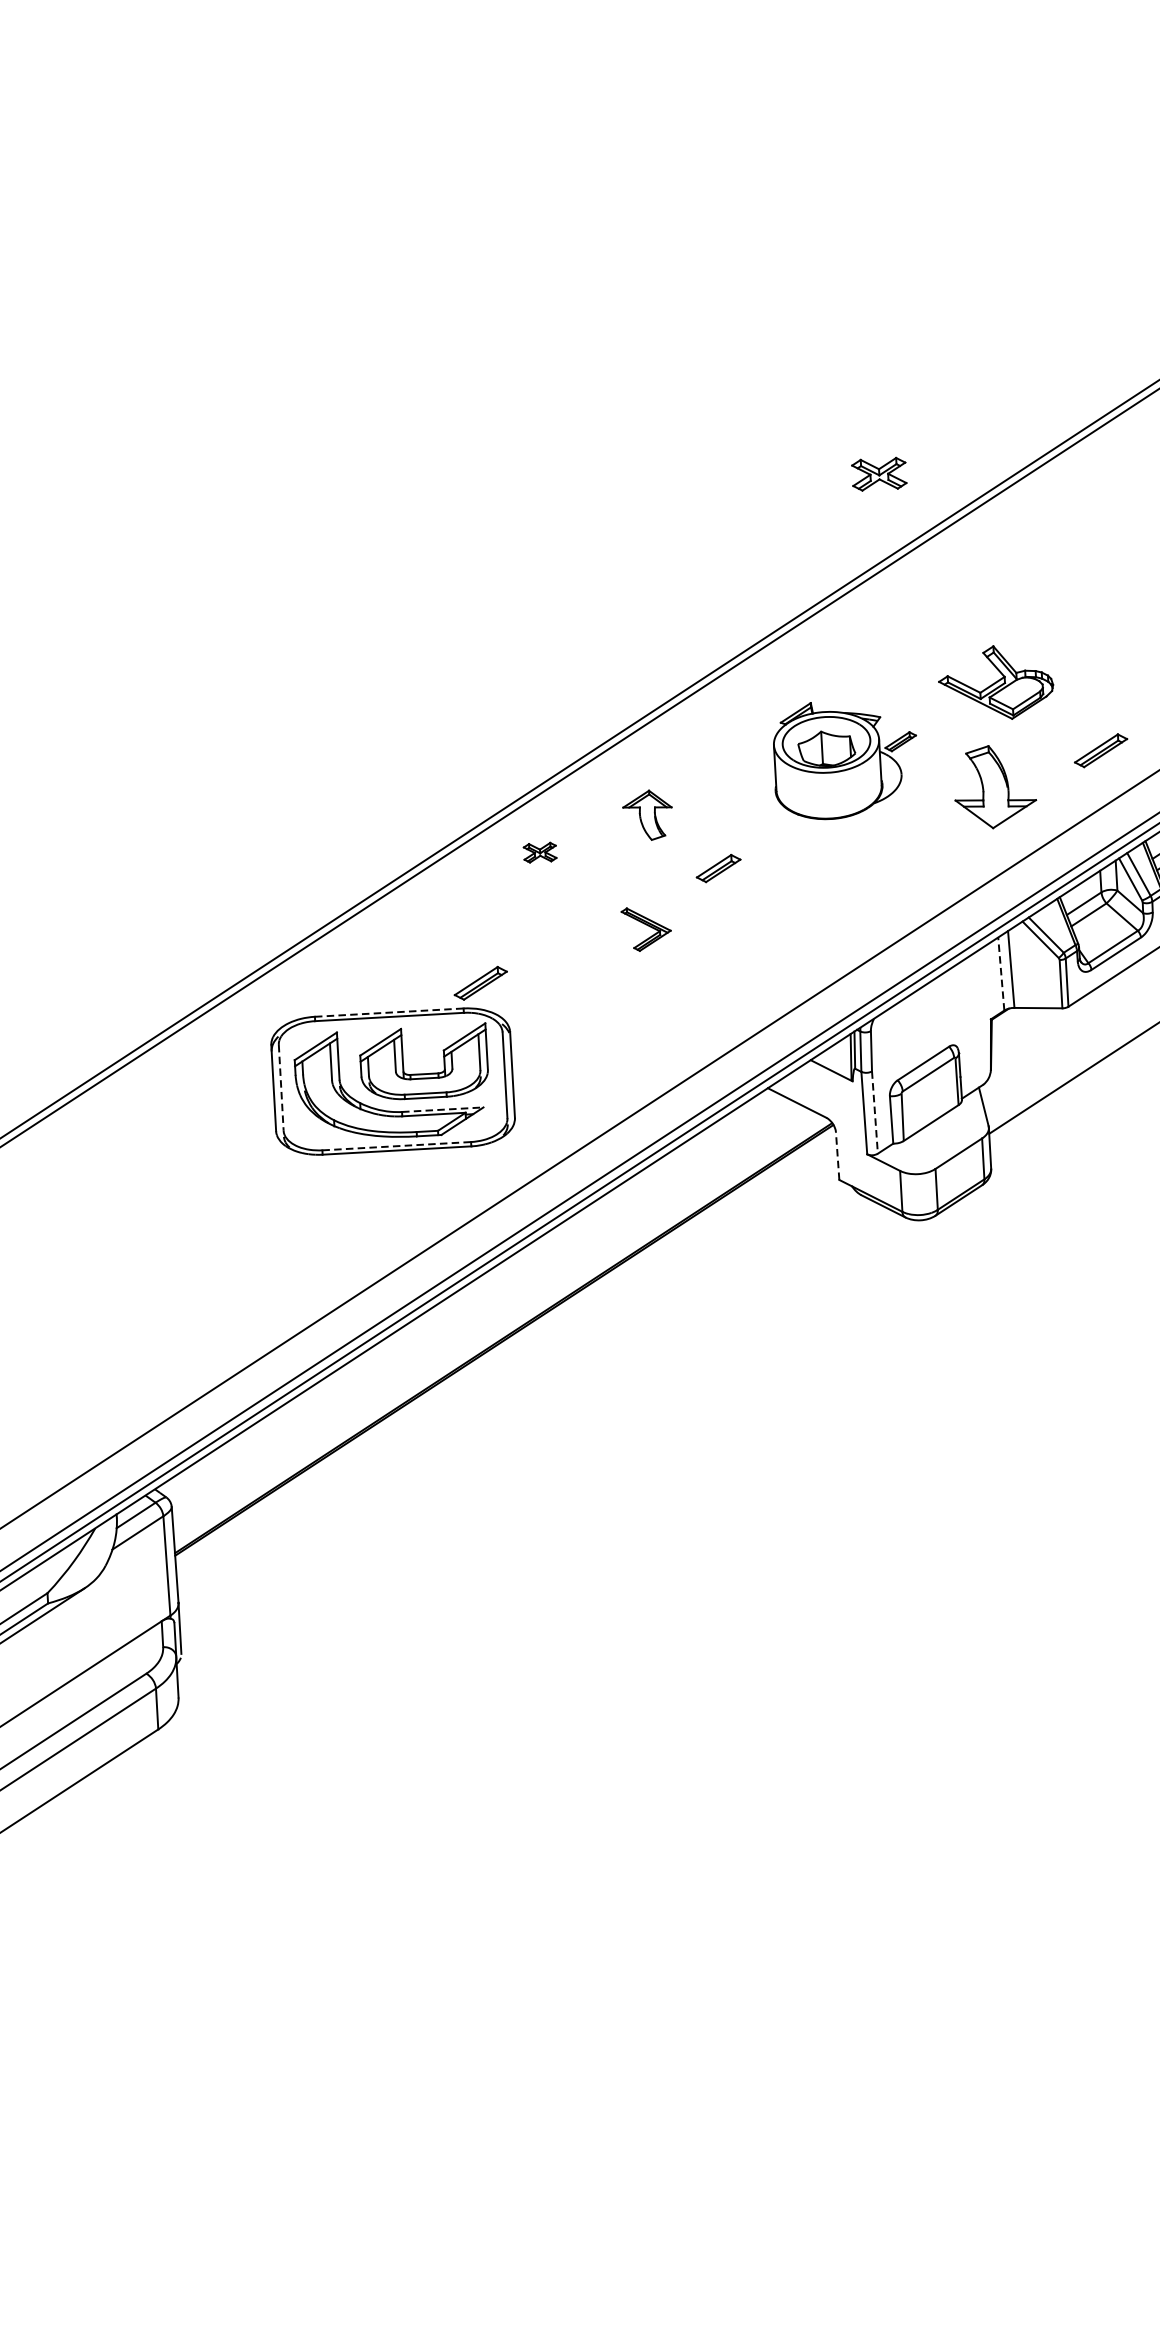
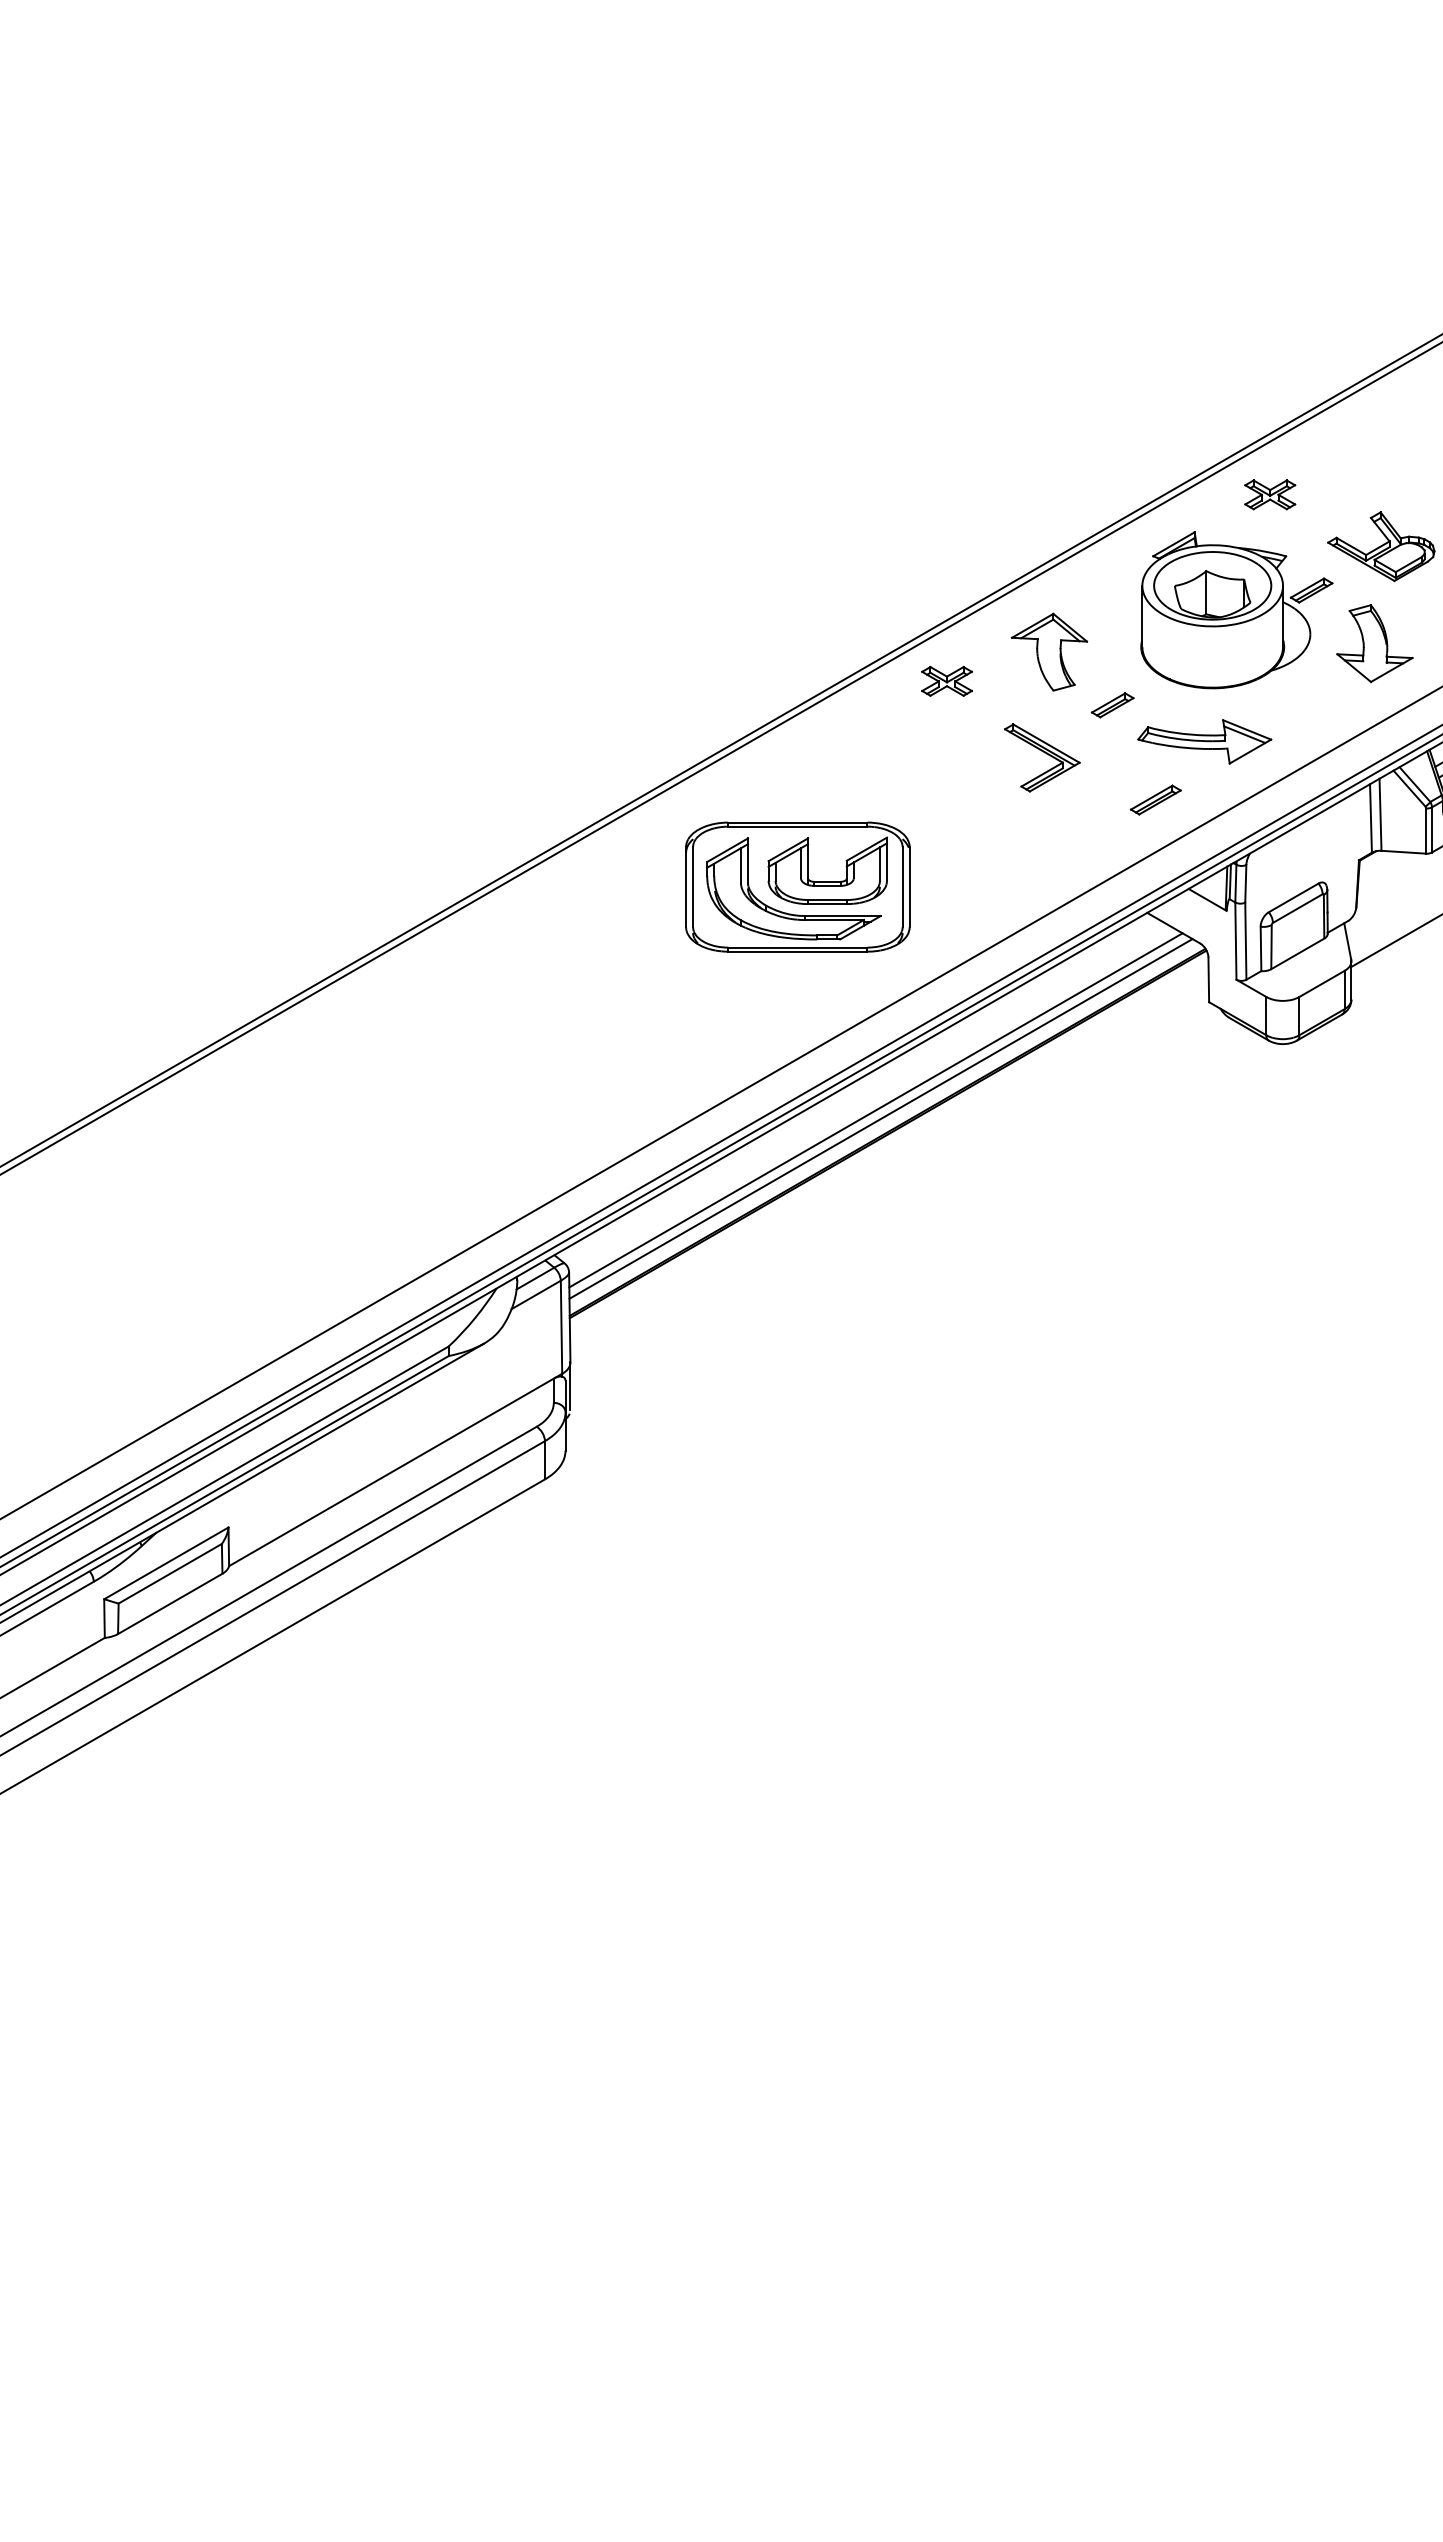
part: (879, 473) -> (1270, 494), moved
part: (845, 759) -> (1236, 610), size x1.43
part: (647, 814) -> (1049, 651), size x1.67
part: (539, 851) -> (946, 680), size x1.67
part: (818, 901) -> (1204, 741), added
part: (646, 928) -> (1042, 757), size x1.67
line: (1000, 974) -> (1370, 818), dashed -> solid
part: (480, 982) -> (1155, 799), moved
line: (388, 1012) -> (797, 822), dashed -> solid
line: (281, 1088) -> (693, 887), dashed -> solid
line: (443, 1109) -> (843, 915), dashed -> solid
line: (874, 1112) -> (1245, 941), dashed -> solid
line: (396, 1146) -> (797, 947), dashed -> solid
line: (837, 1155) -> (1208, 979), dashed -> solid
line: (489, 1315) -> (875, 1110), added
line: (495, 1323) -> (880, 1118), added

